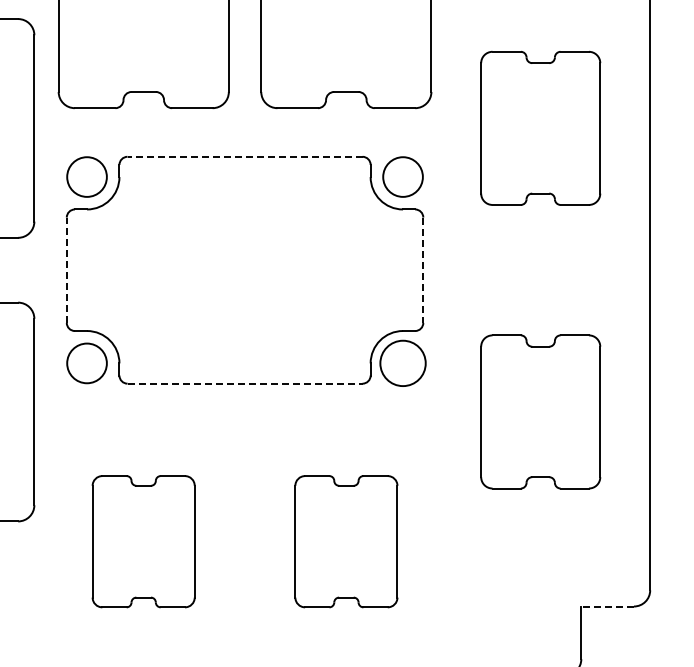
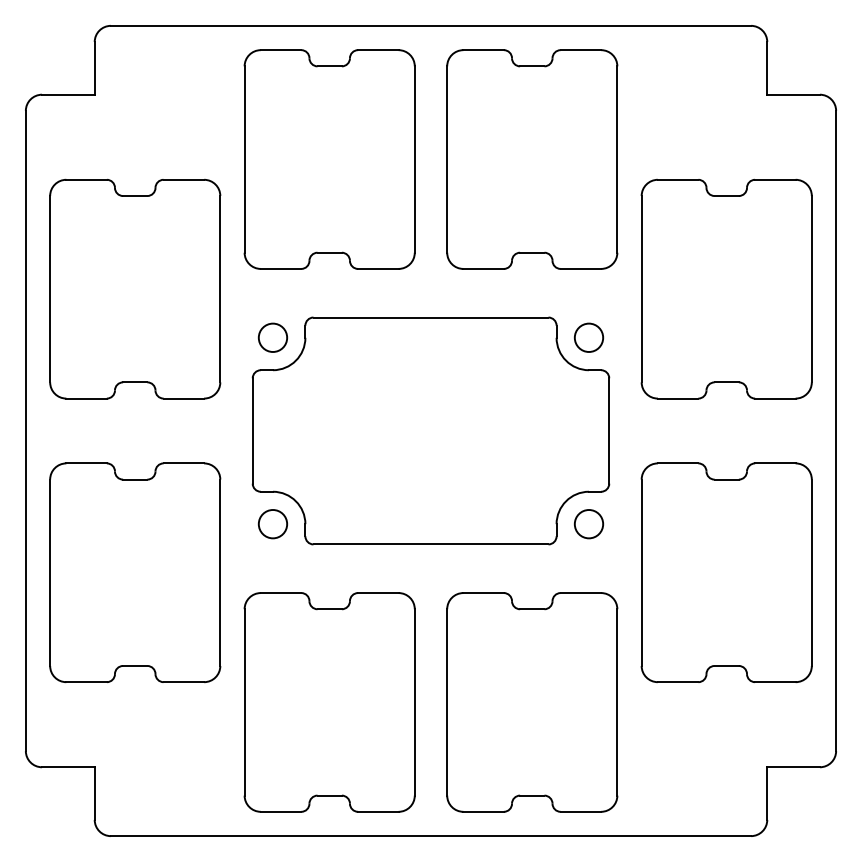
part: (540, 127) -> (726, 288), size x1.43
line: (244, 156) -> (430, 317), dashed -> solid
circle: (86, 176) -> (272, 337), size x0.71
circle: (402, 176) -> (588, 337), size x0.71
line: (66, 270) -> (252, 431), dashed -> solid
line: (423, 270) -> (609, 431), dashed -> solid
circle: (86, 363) -> (272, 524), size x0.71
circle: (402, 363) -> (588, 524), size x0.62
line: (245, 383) -> (431, 544), dashed -> solid
part: (540, 411) -> (726, 572), size x1.43
part: (143, 541) -> (329, 702), size x1.67
part: (346, 541) -> (532, 702), size x1.67
line: (607, 606) -> (793, 767), dashed -> solid

